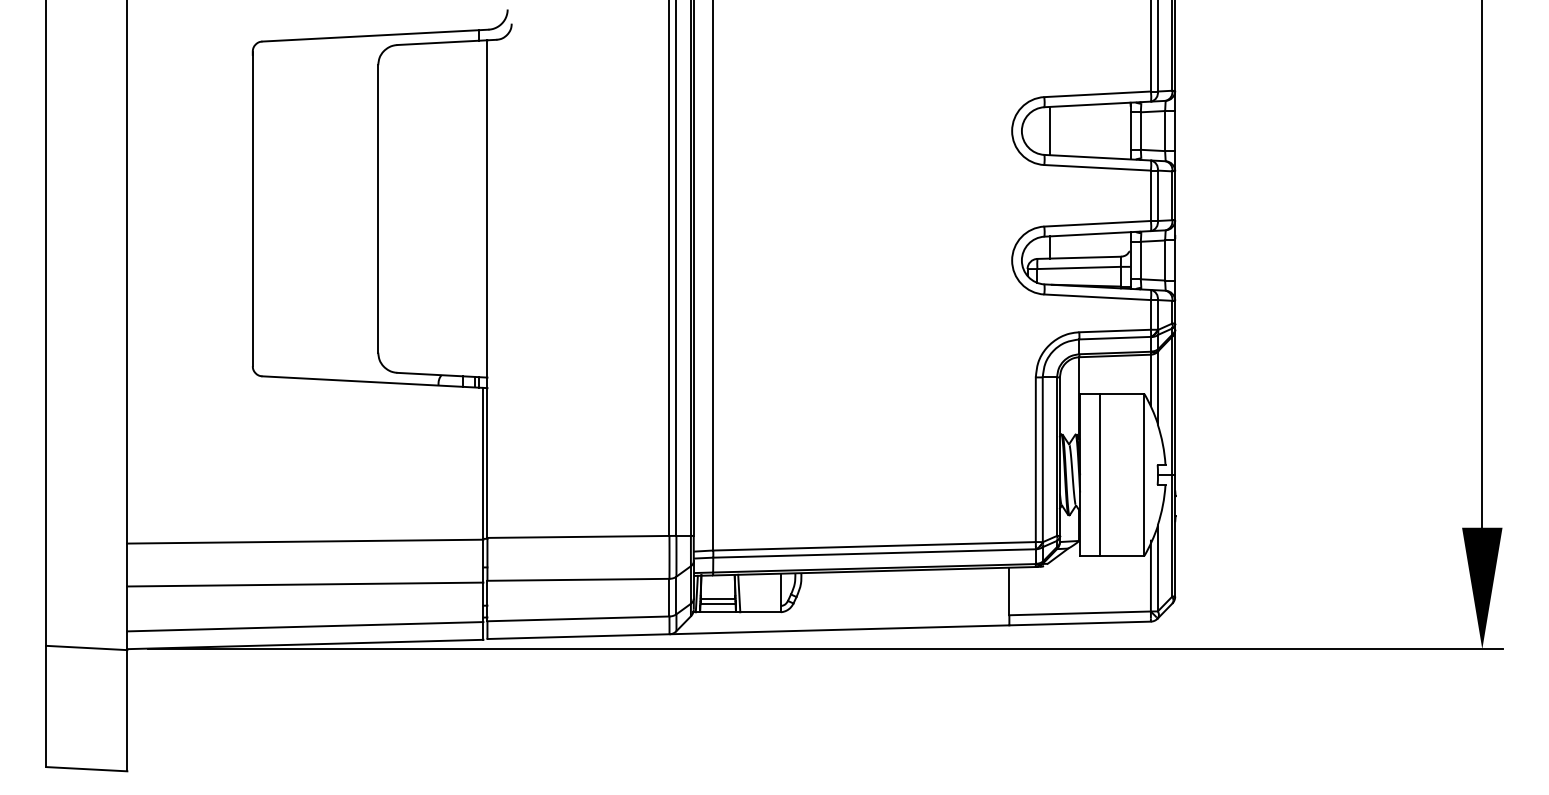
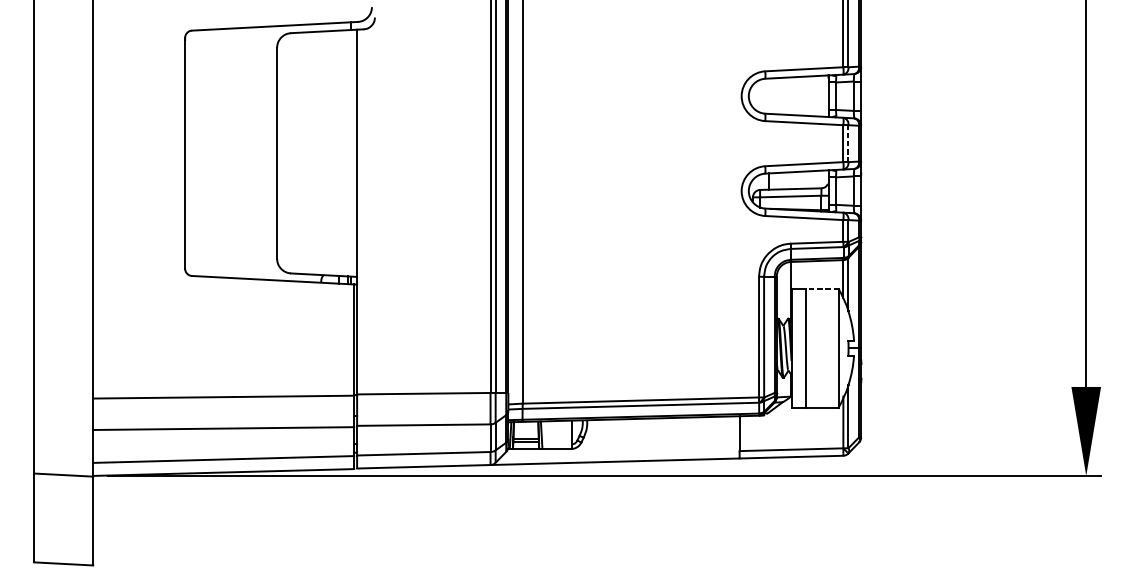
line: (1049, 130) -> (769, 95), removed
line: (1157, 196) -> (848, 144), solid -> dashed
line: (1121, 394) -> (821, 289), solid -> dashed

